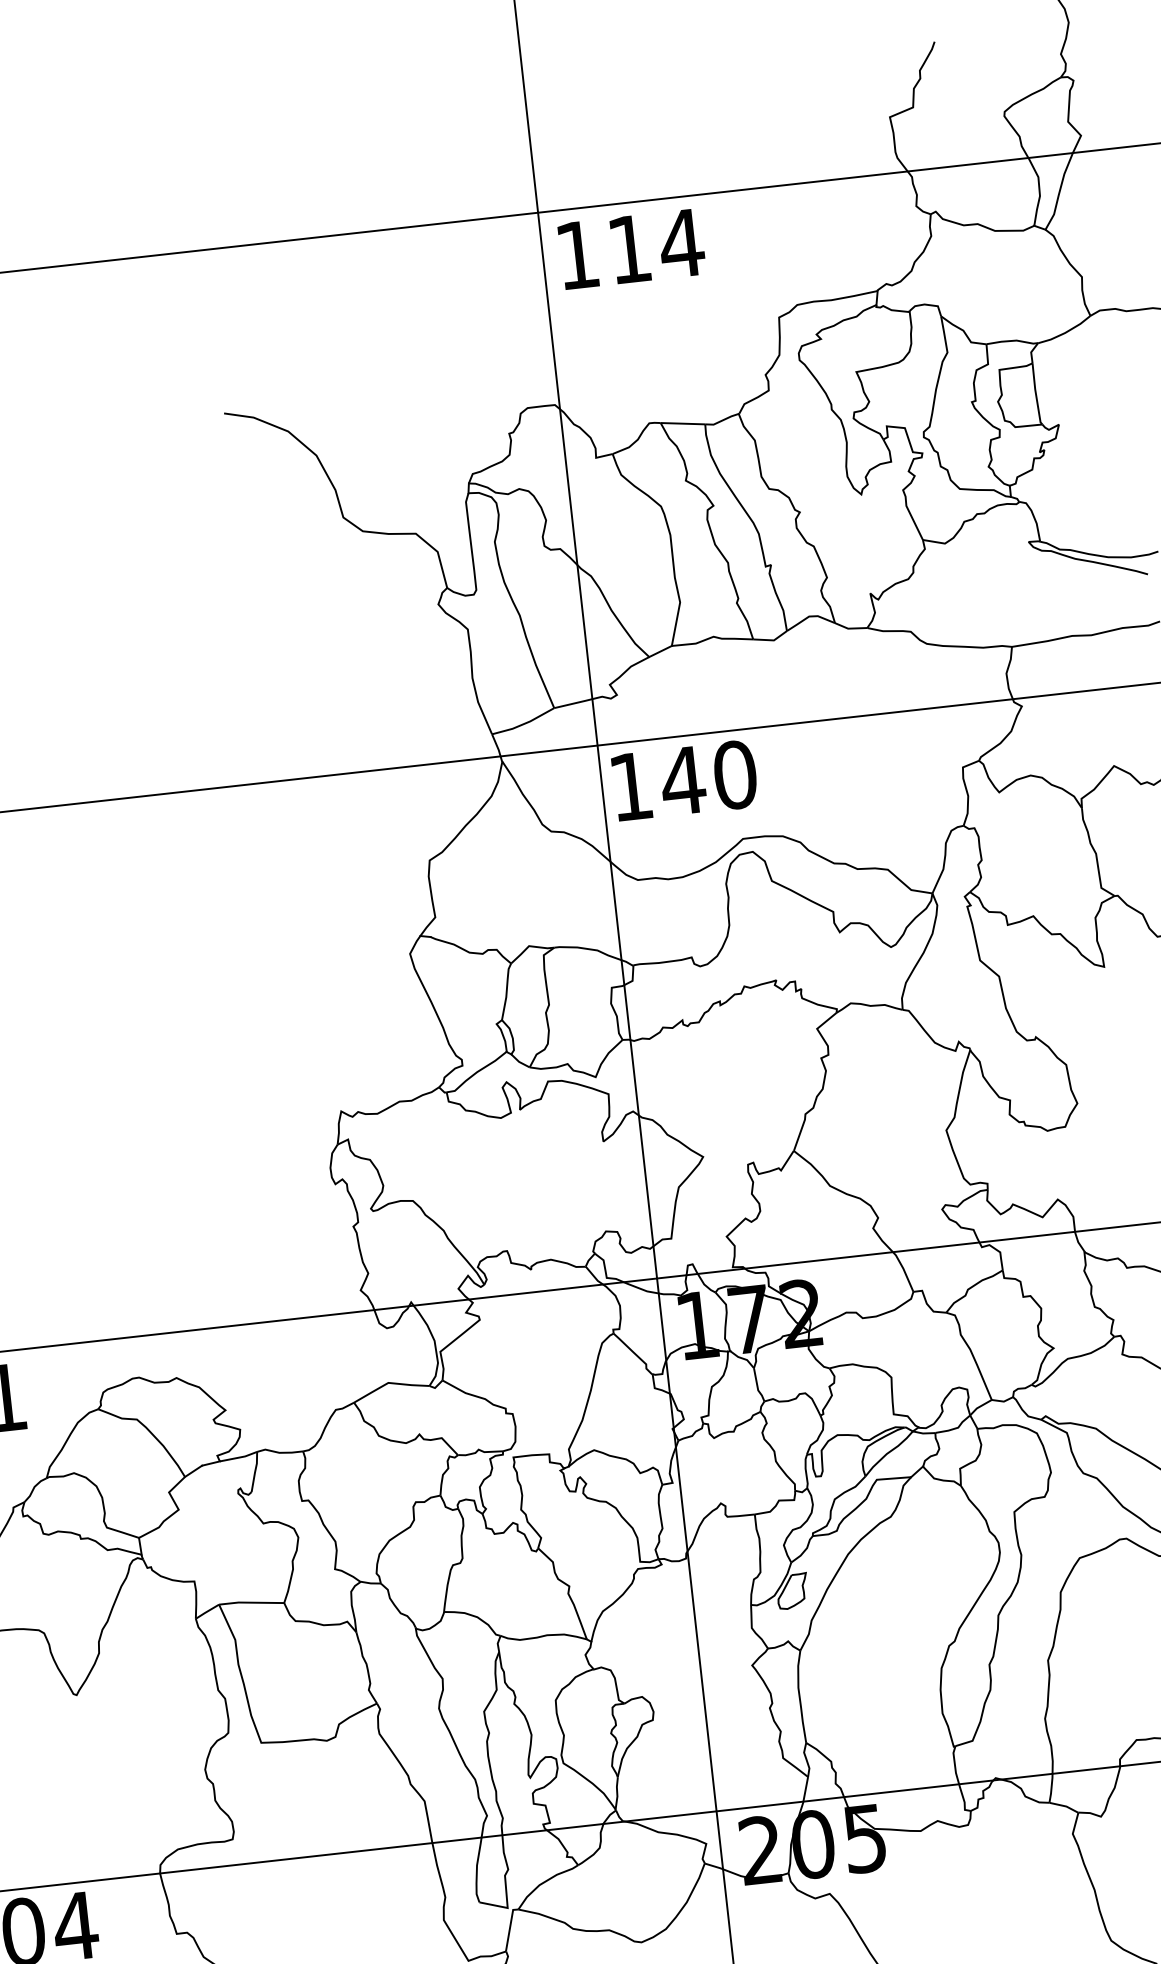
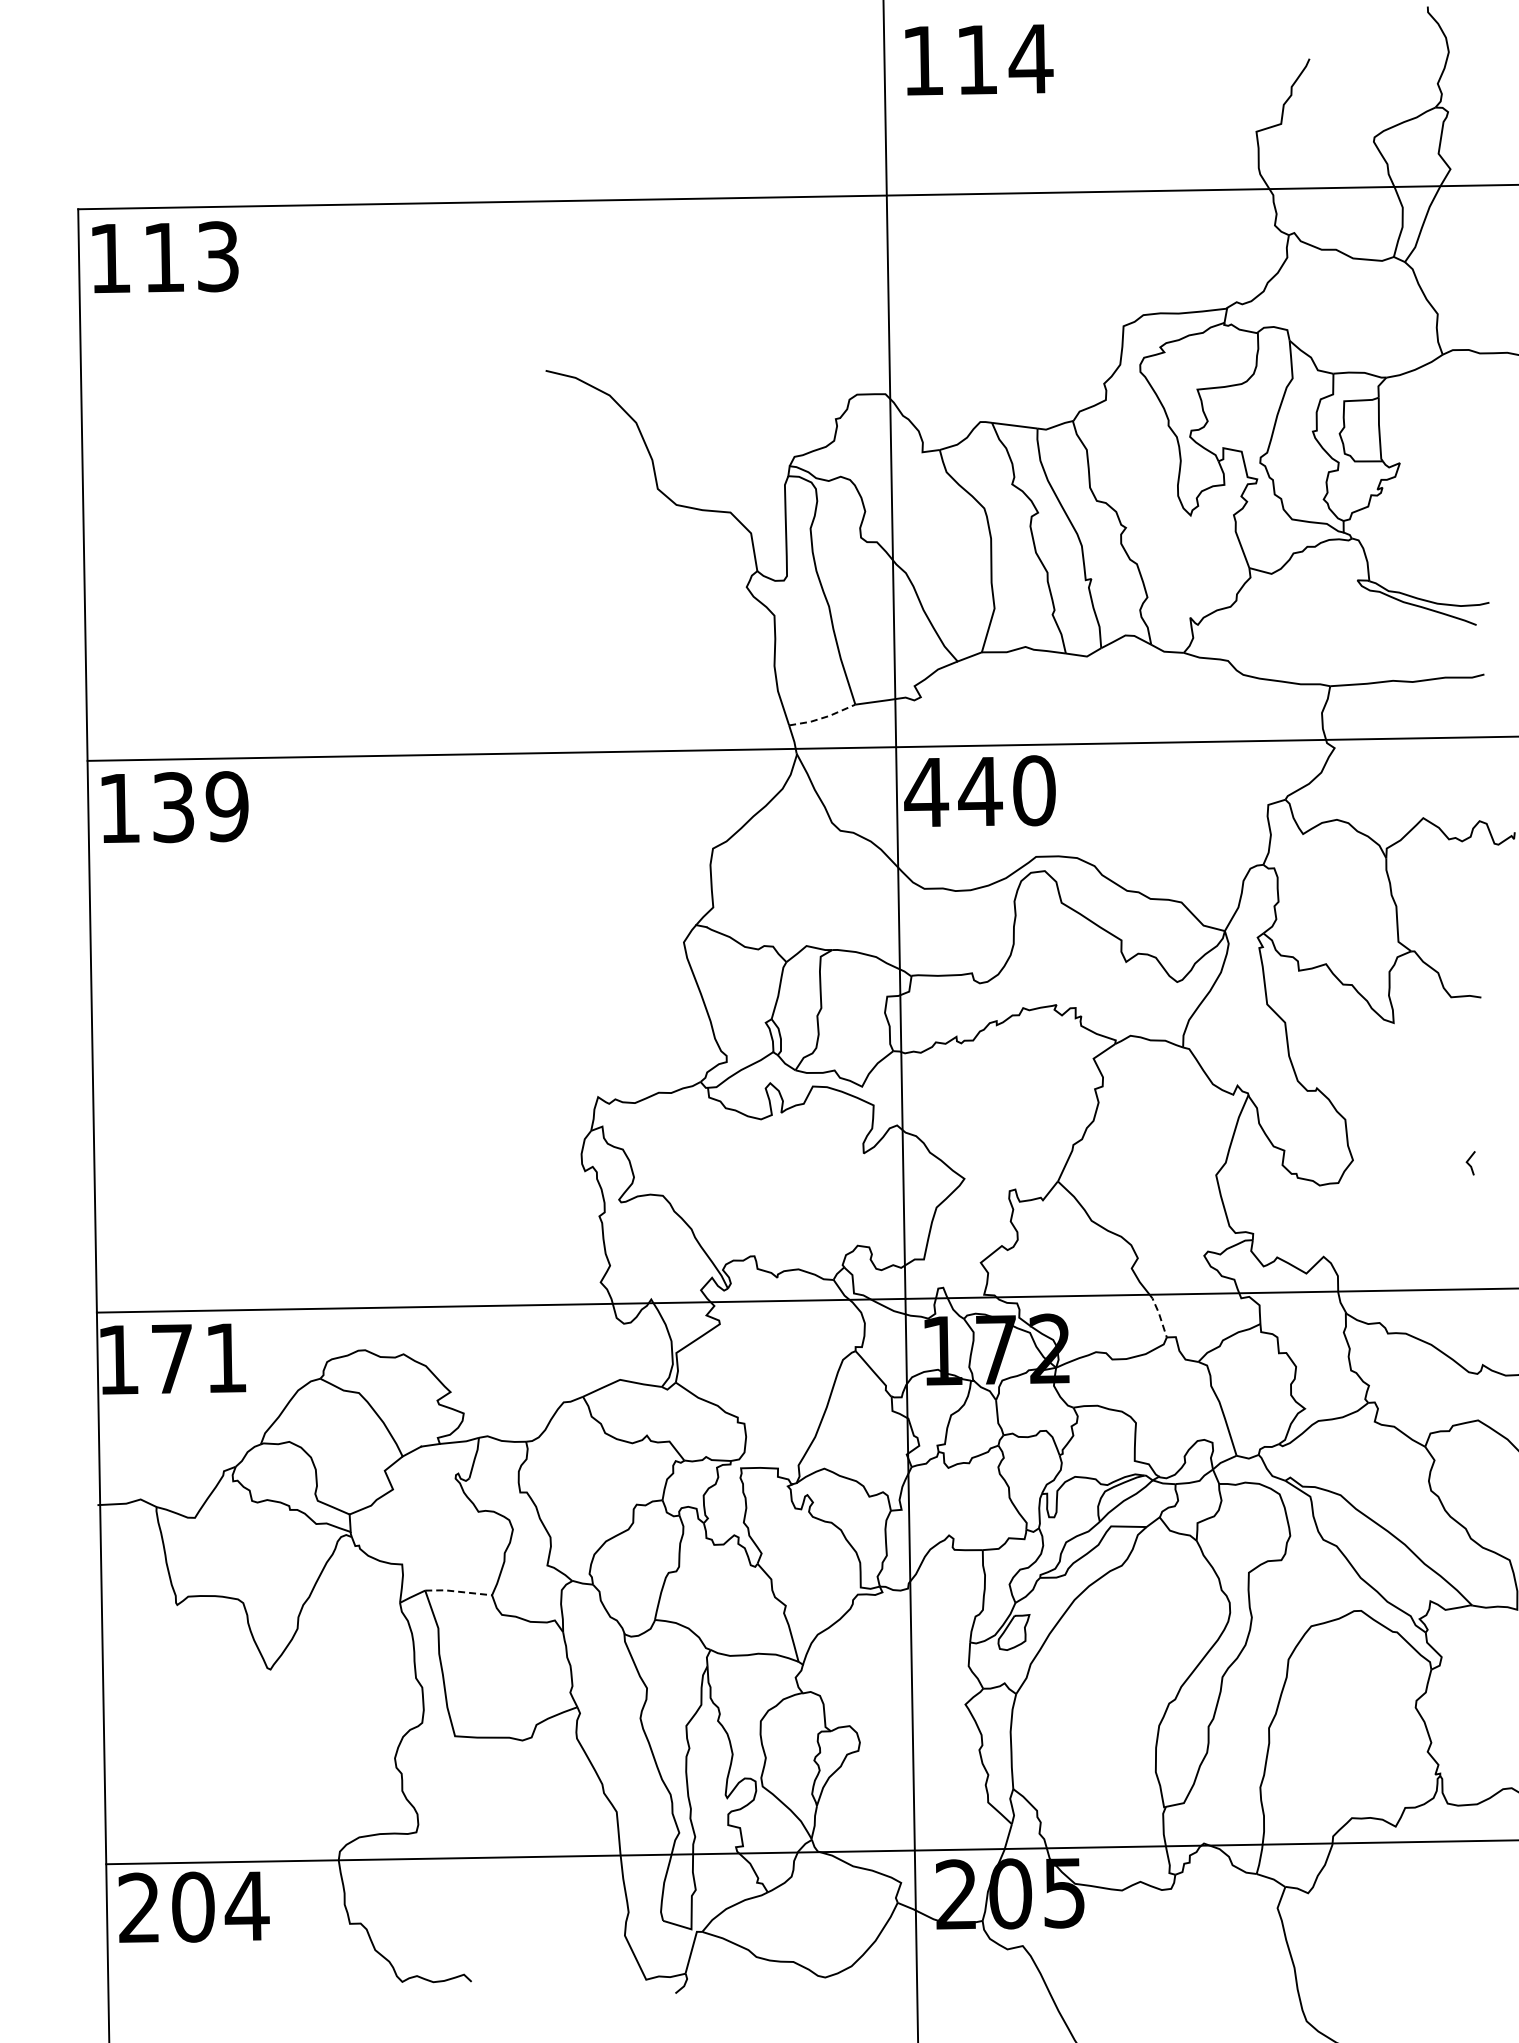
text: (631, 248) -> (979, 59), moved
line: (524, 723) -> (823, 717), solid -> dashed
text: (631, 786) -> (926, 792), 140 -> 440
line: (904, 1270) -> (1159, 1314), solid -> dashed
line: (251, 1602) -> (458, 1591), solid -> dashed

